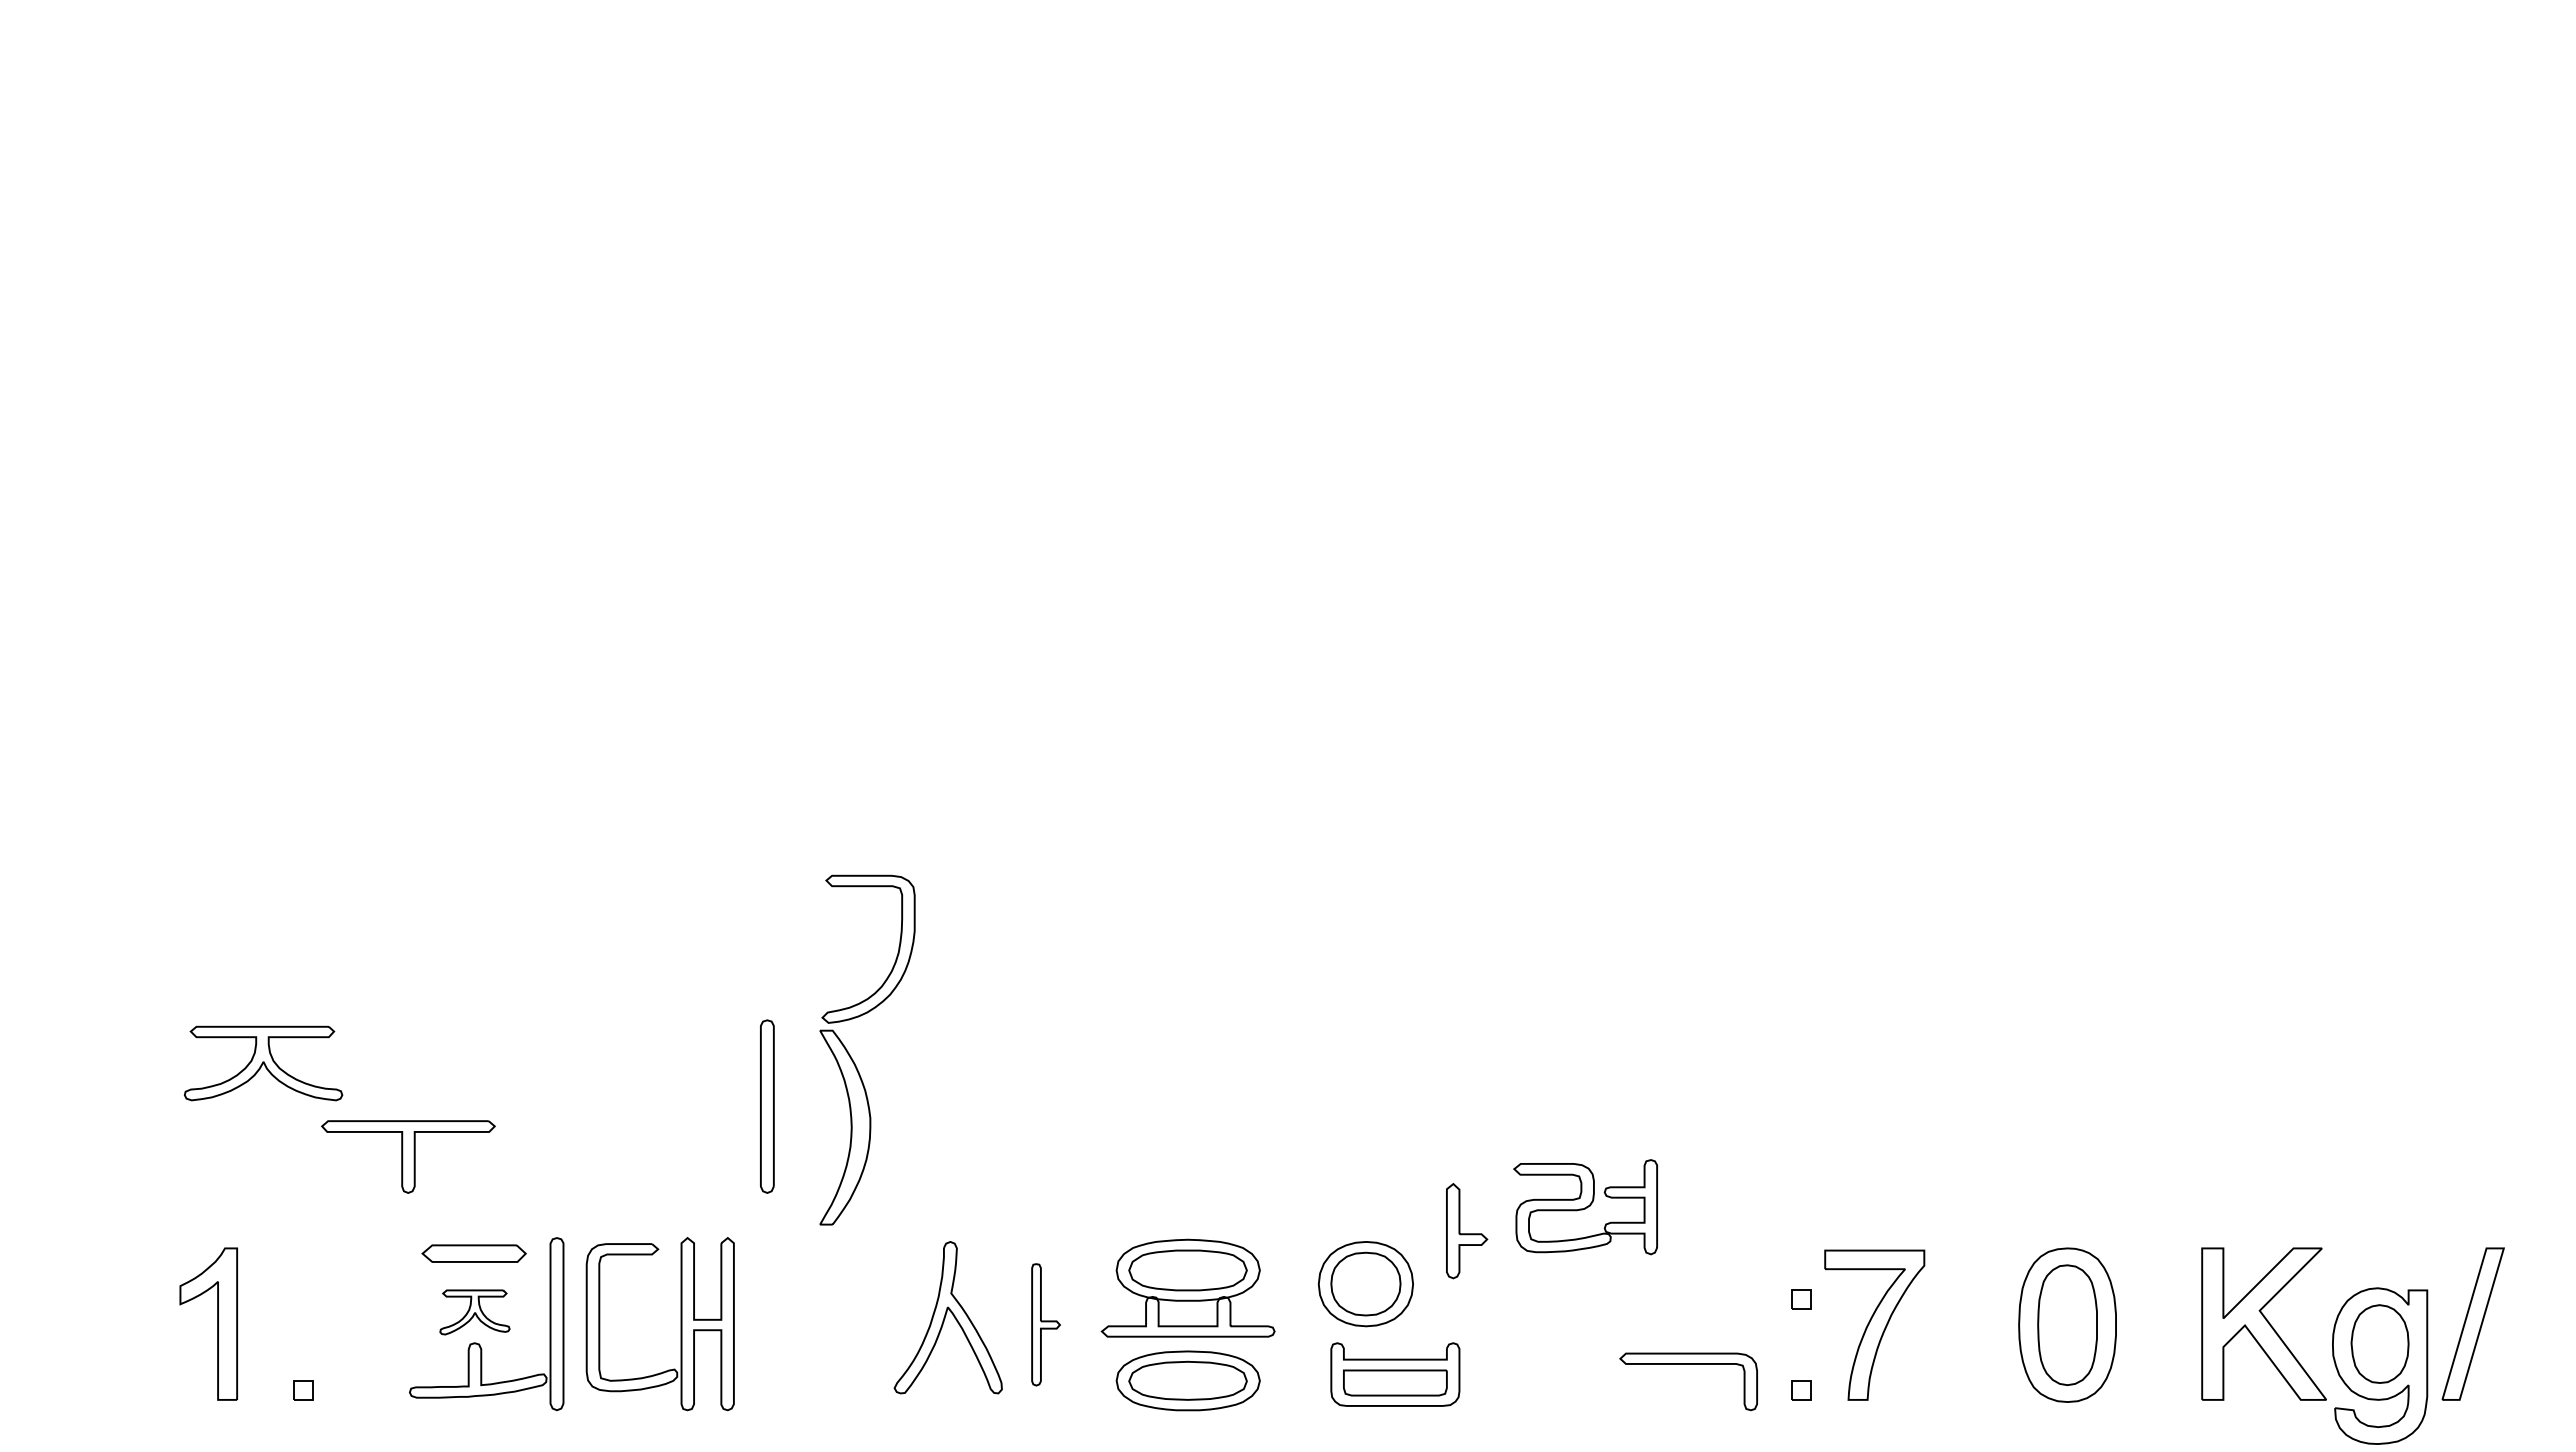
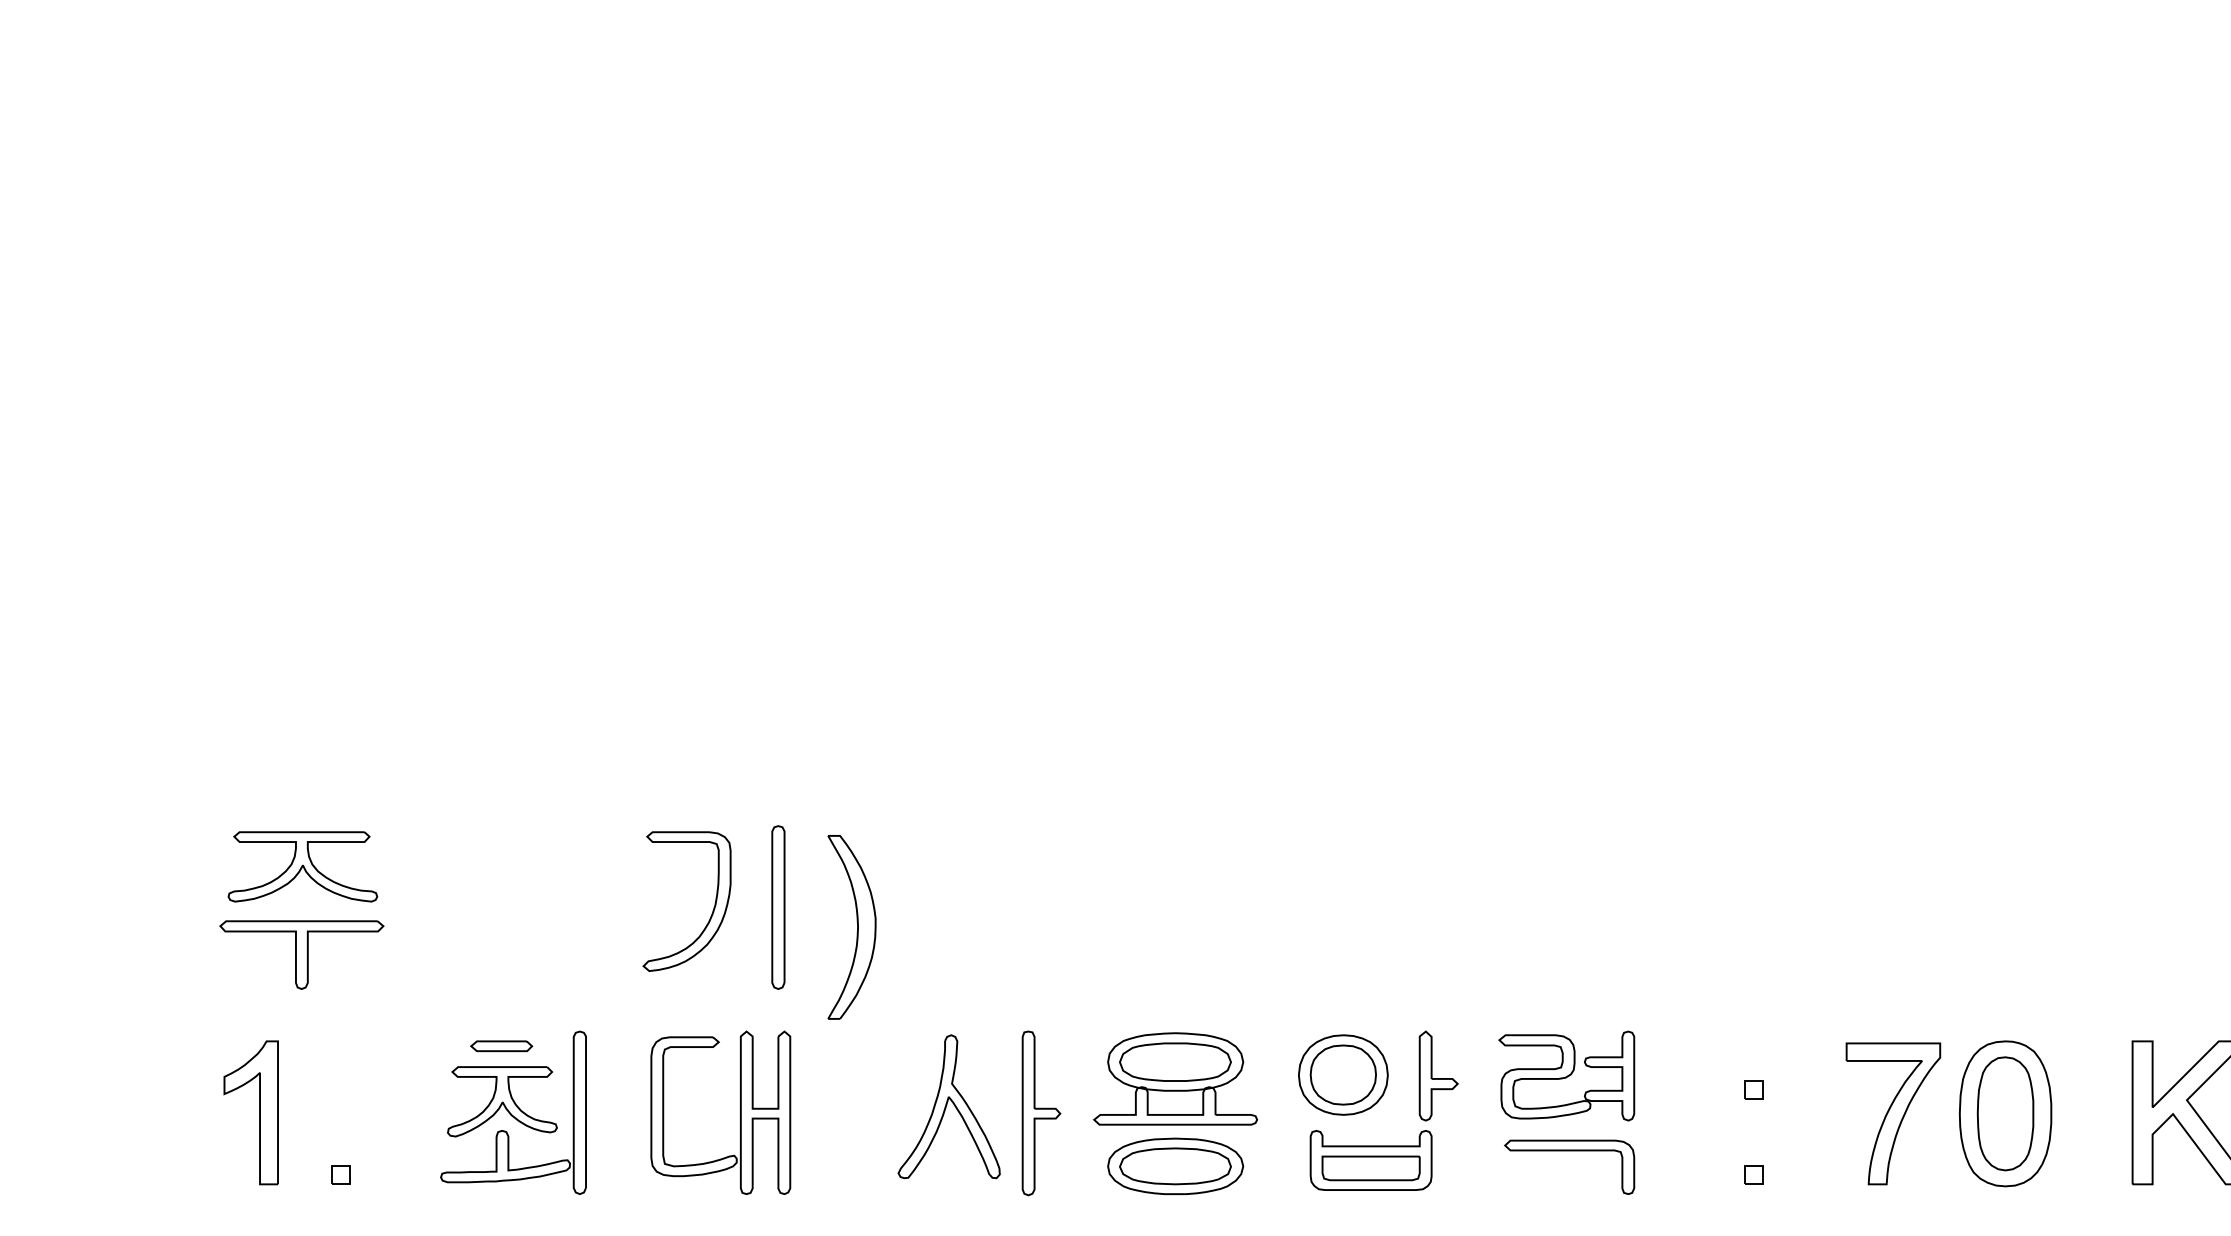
part: (896, 955) -> (713, 907), moved
part: (408, 1156) -> (301, 954), moved
part: (1585, 1207) -> (1566, 1076), moved
part: (1467, 1231) -> (1439, 1076), moved
part: (473, 1253) -> (501, 1046), size x0.62
part: (474, 1312) -> (502, 1101), size x1.67
part: (680, 1324) -> (739, 1113), moved
part: (1045, 1324) -> (1040, 1113), size x1.43
part: (1874, 1324) -> (1893, 1113), moved
part: (1688, 1364) -> (1569, 1150), moved

